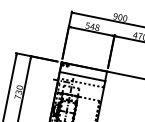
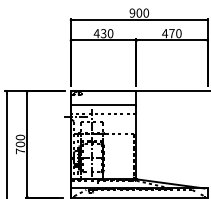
text: (92, 26) -> (103, 33), 548 -> 430
text: (18, 92) -> (20, 144), 730 -> 700

